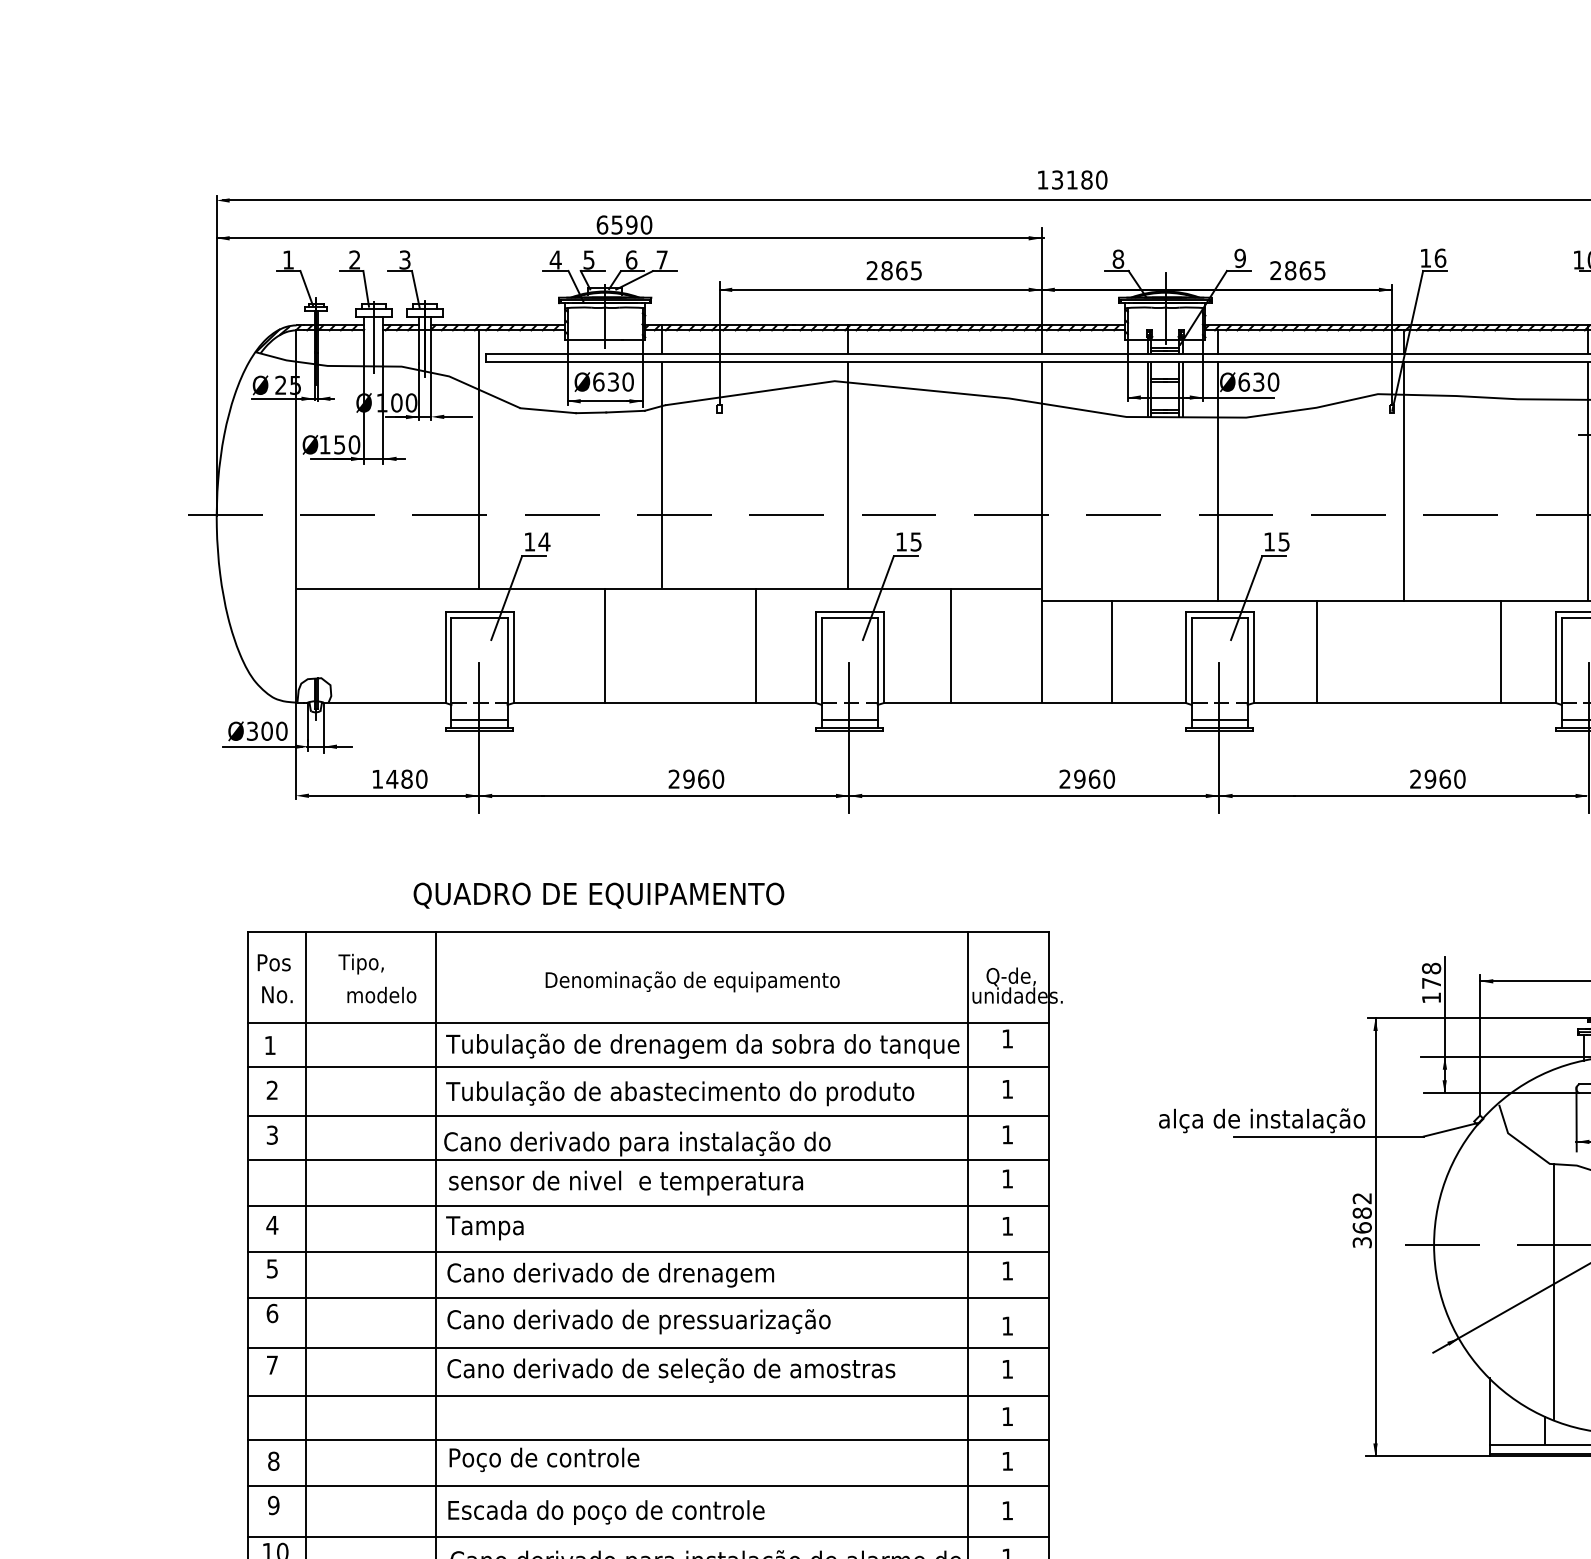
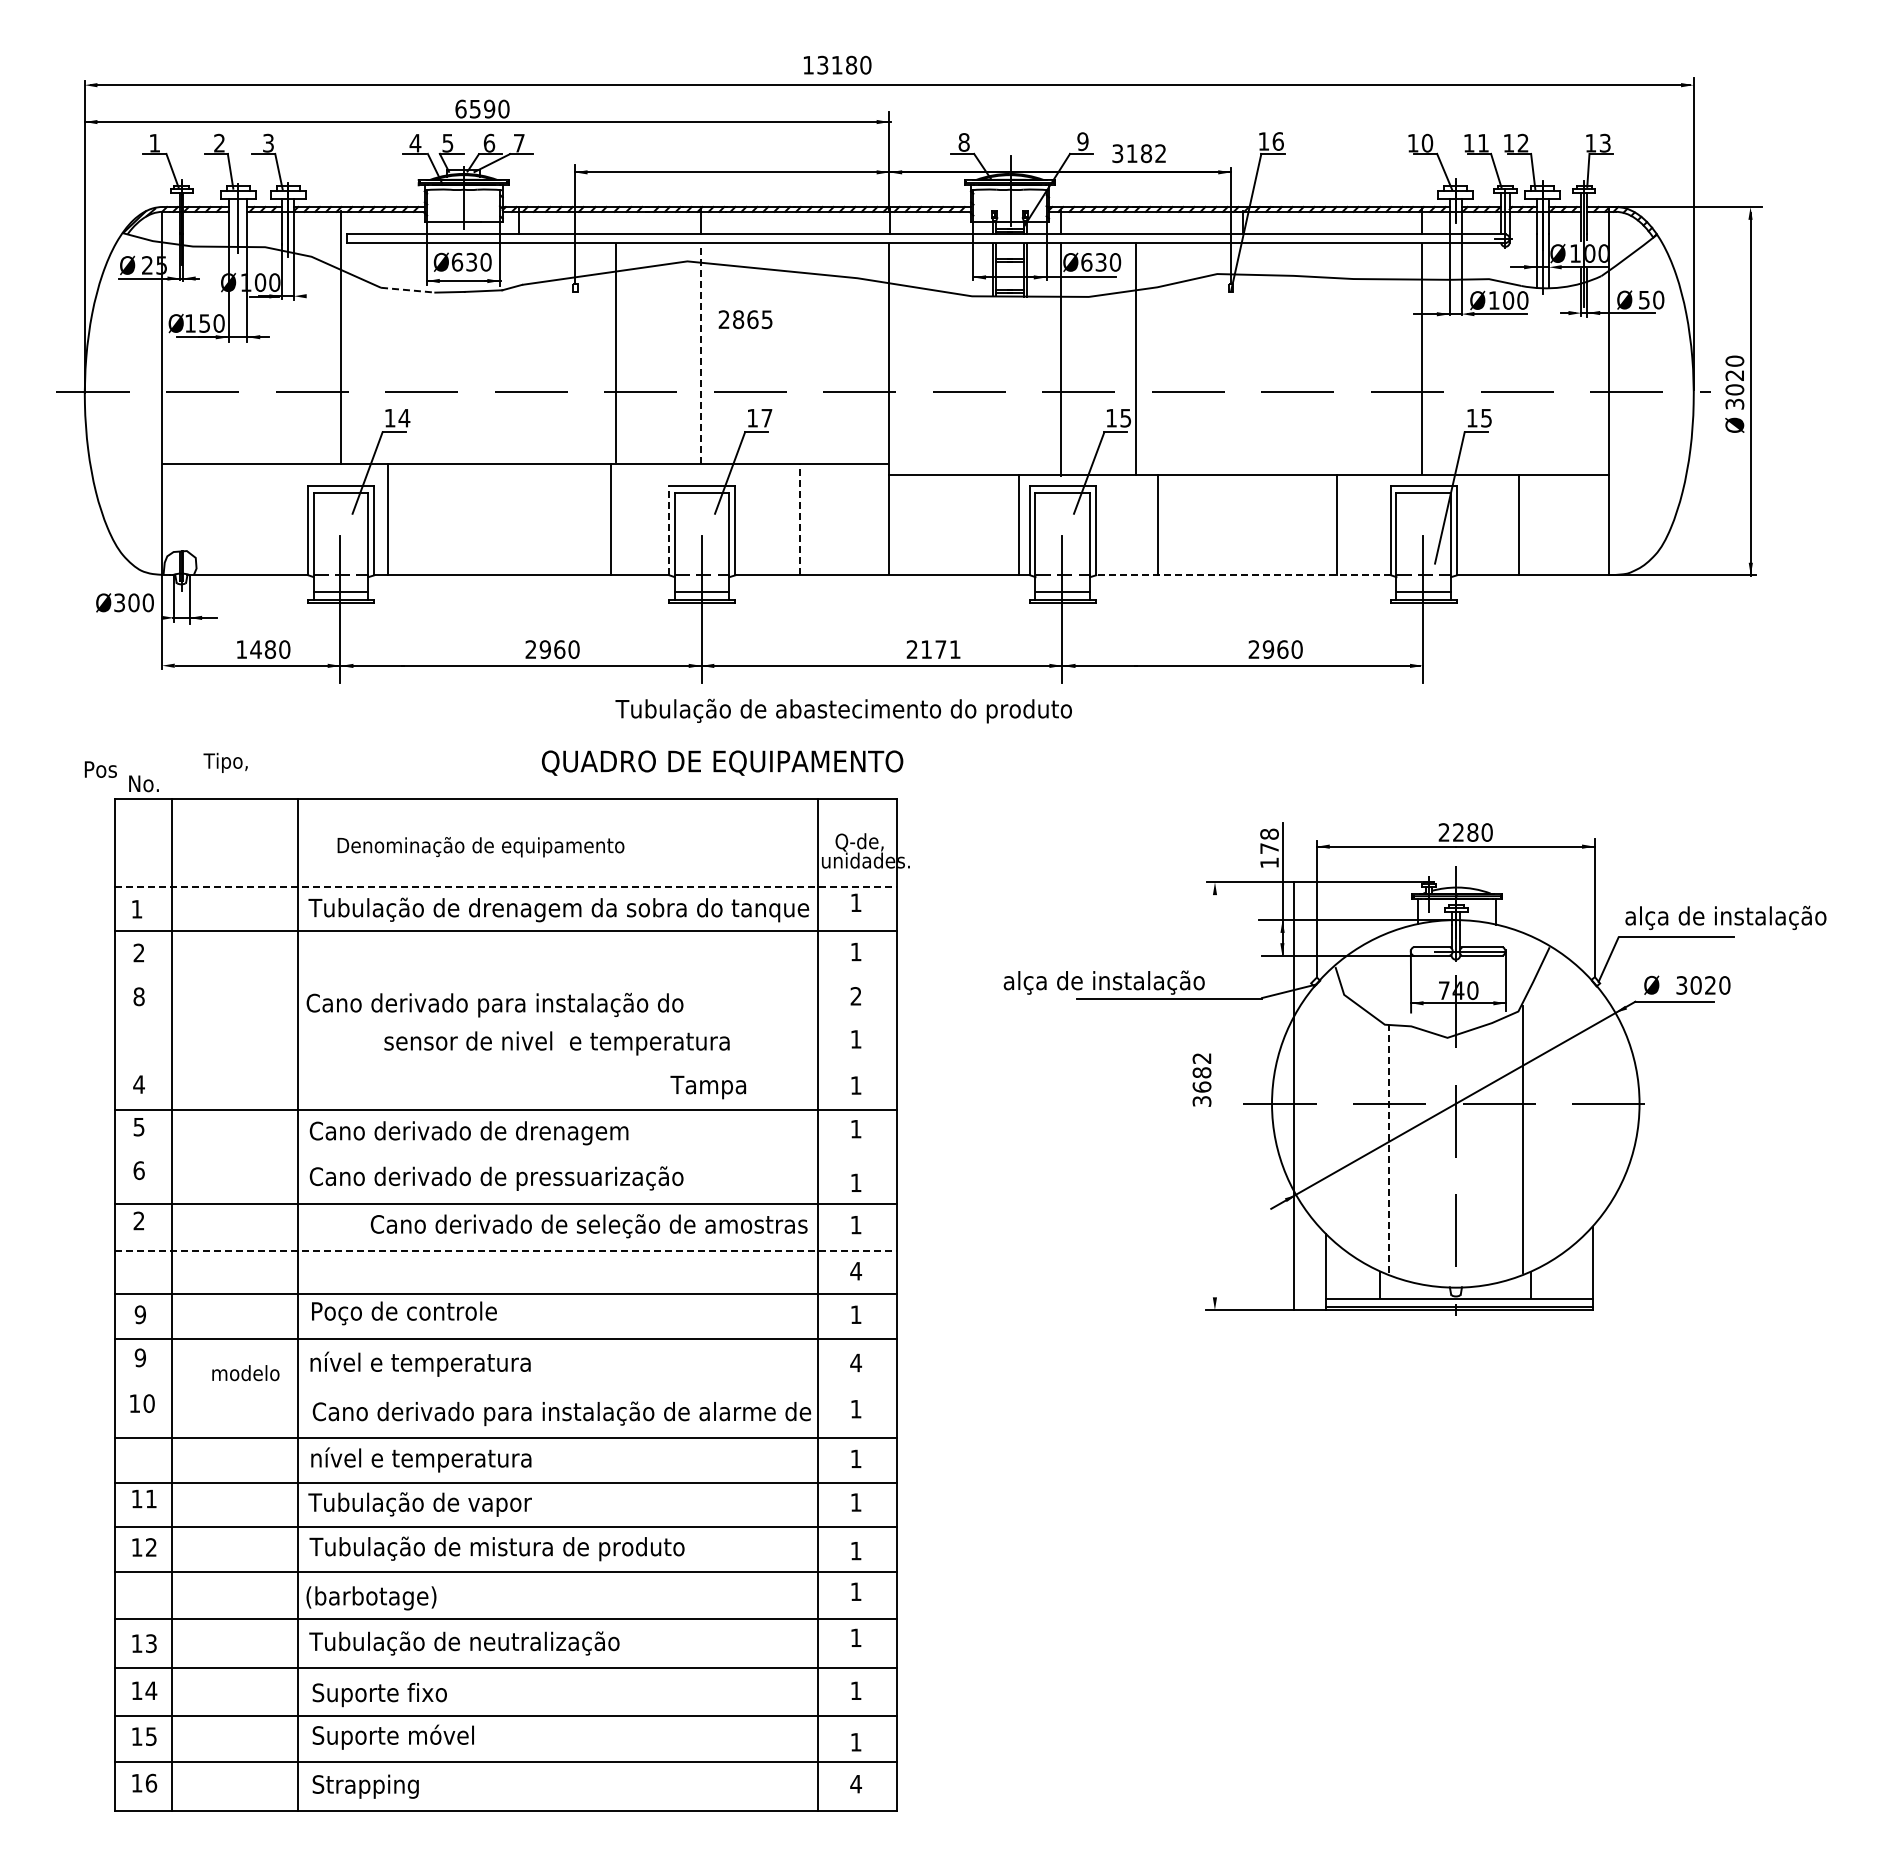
text: (1072, 179) -> (837, 64), moved
text: (894, 270) -> (745, 319), moved
text: (1297, 270) -> (1138, 153), 2865 -> 3182
line: (548, 411) -> (408, 290), solid -> dashed
line: (455, 417) -> (317, 296), removed
line: (661, 474) -> (615, 352), moved
line: (848, 475) -> (700, 353), solid -> dashed
line: (1403, 481) -> (1135, 359), moved
text: (915, 542) -> (766, 418), 15 -> 17
line: (605, 644) -> (387, 518), moved
line: (950, 645) -> (800, 519), solid -> dashed
line: (1111, 650) -> (1018, 524), moved
line: (816, 657) -> (669, 530), solid -> dashed
line: (1404, 702) -> (1243, 574), solid -> dashed
line: (261, 746) -> (128, 617), removed
text: (1094, 779) -> (940, 649), 2960 -> 2171
text: (598, 895) -> (722, 762), moved
text: (273, 962) -> (100, 769), moved
text: (360, 963) -> (225, 762), moved
text: (692, 982) -> (480, 847), moved
text: (276, 994) -> (143, 783), moved
text: (381, 995) -> (245, 1373), moved
line: (649, 1022) -> (506, 886), solid -> dashed
text: (679, 1092) -> (843, 710), moved
line: (648, 1115) -> (505, 977), removed
text: (271, 1134) -> (138, 996), 3 -> 8
text: (1006, 1134) -> (855, 996), 1 -> 2
line: (649, 1159) -> (506, 1020), removed
text: (625, 1183) -> (556, 1043), moved
line: (648, 1205) -> (505, 1065), removed
text: (485, 1228) -> (708, 1087), moved
line: (1375, 1237) -> (1293, 1096), moved
line: (1553, 1290) -> (1388, 1148), solid -> dashed
line: (648, 1297) -> (505, 1155), removed
text: (271, 1364) -> (138, 1220), 7 -> 2
text: (670, 1370) -> (588, 1226), moved
line: (649, 1396) -> (506, 1251), solid -> dashed
text: (1008, 1416) -> (856, 1271), 1 -> 4
text: (273, 1461) -> (140, 1314), 8 -> 9
text: (1008, 1510) -> (856, 1362), 1 -> 4
text: (606, 1511) -> (464, 1363), Escada do poço de controle -> nível e temperatura
line: (648, 1536) -> (505, 1388), removed

